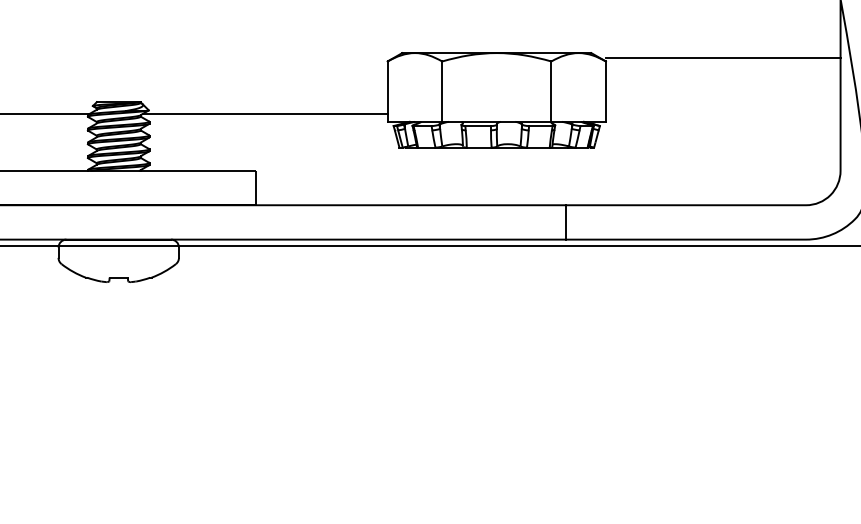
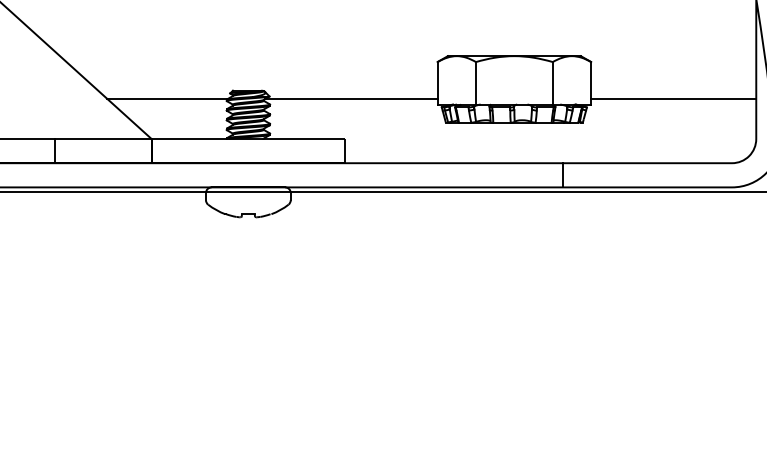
line: (722, 57) -> (673, 98), moved

